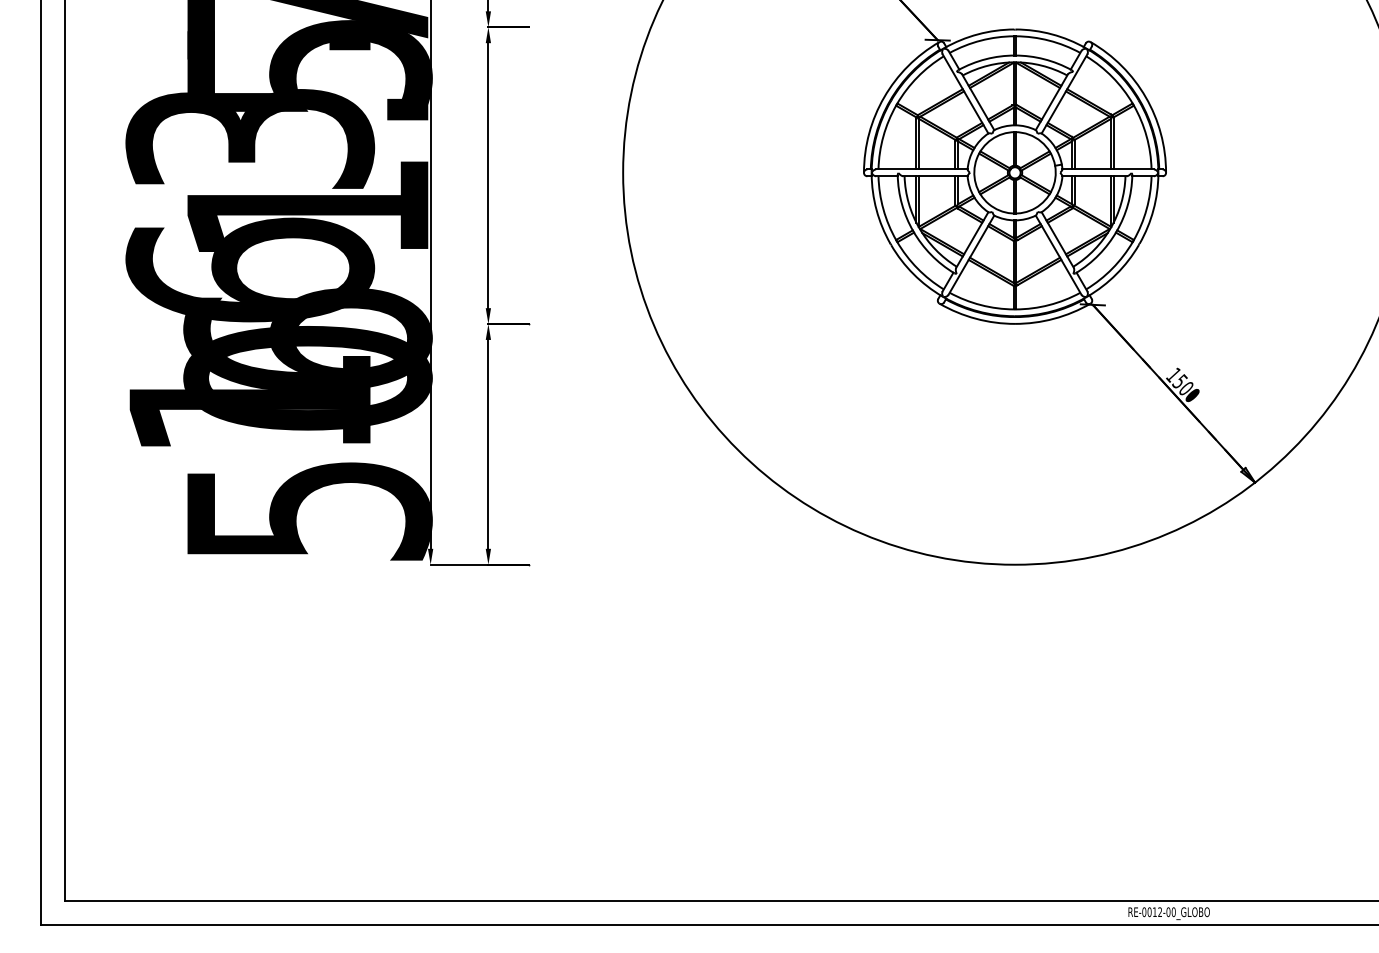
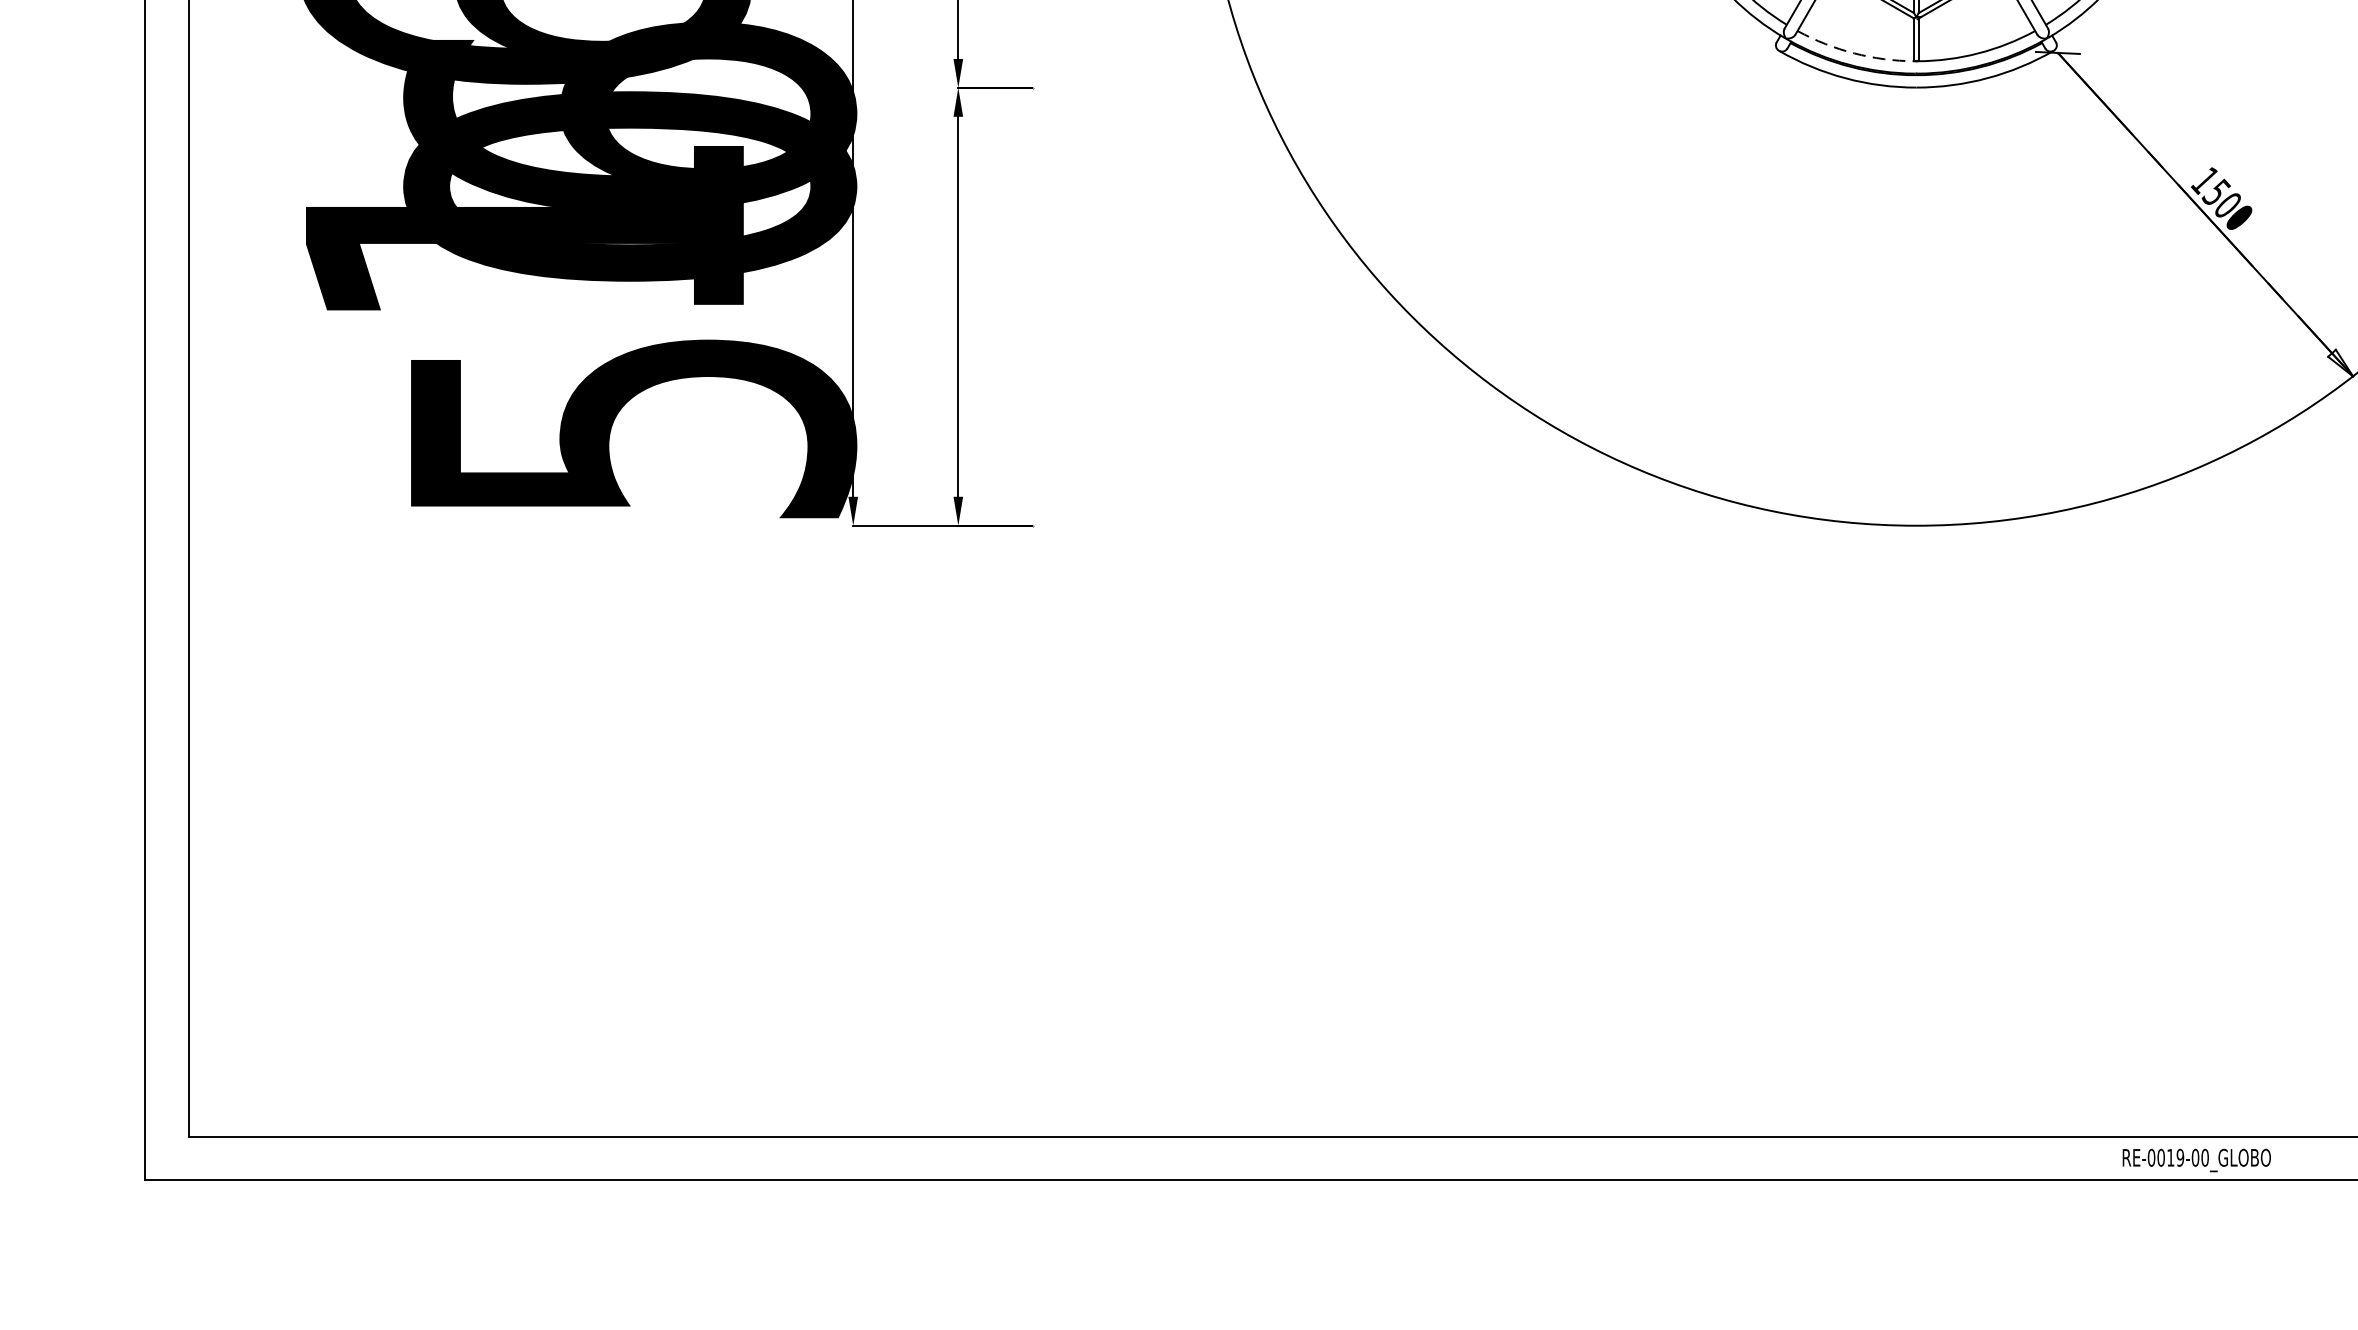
arc: (980, 305) -> (1853, 54), solid -> dashed
text: (1160, 912) -> (2181, 1158), RE-0012-00_GLOBO -> RE-0019-00_GLOBO

